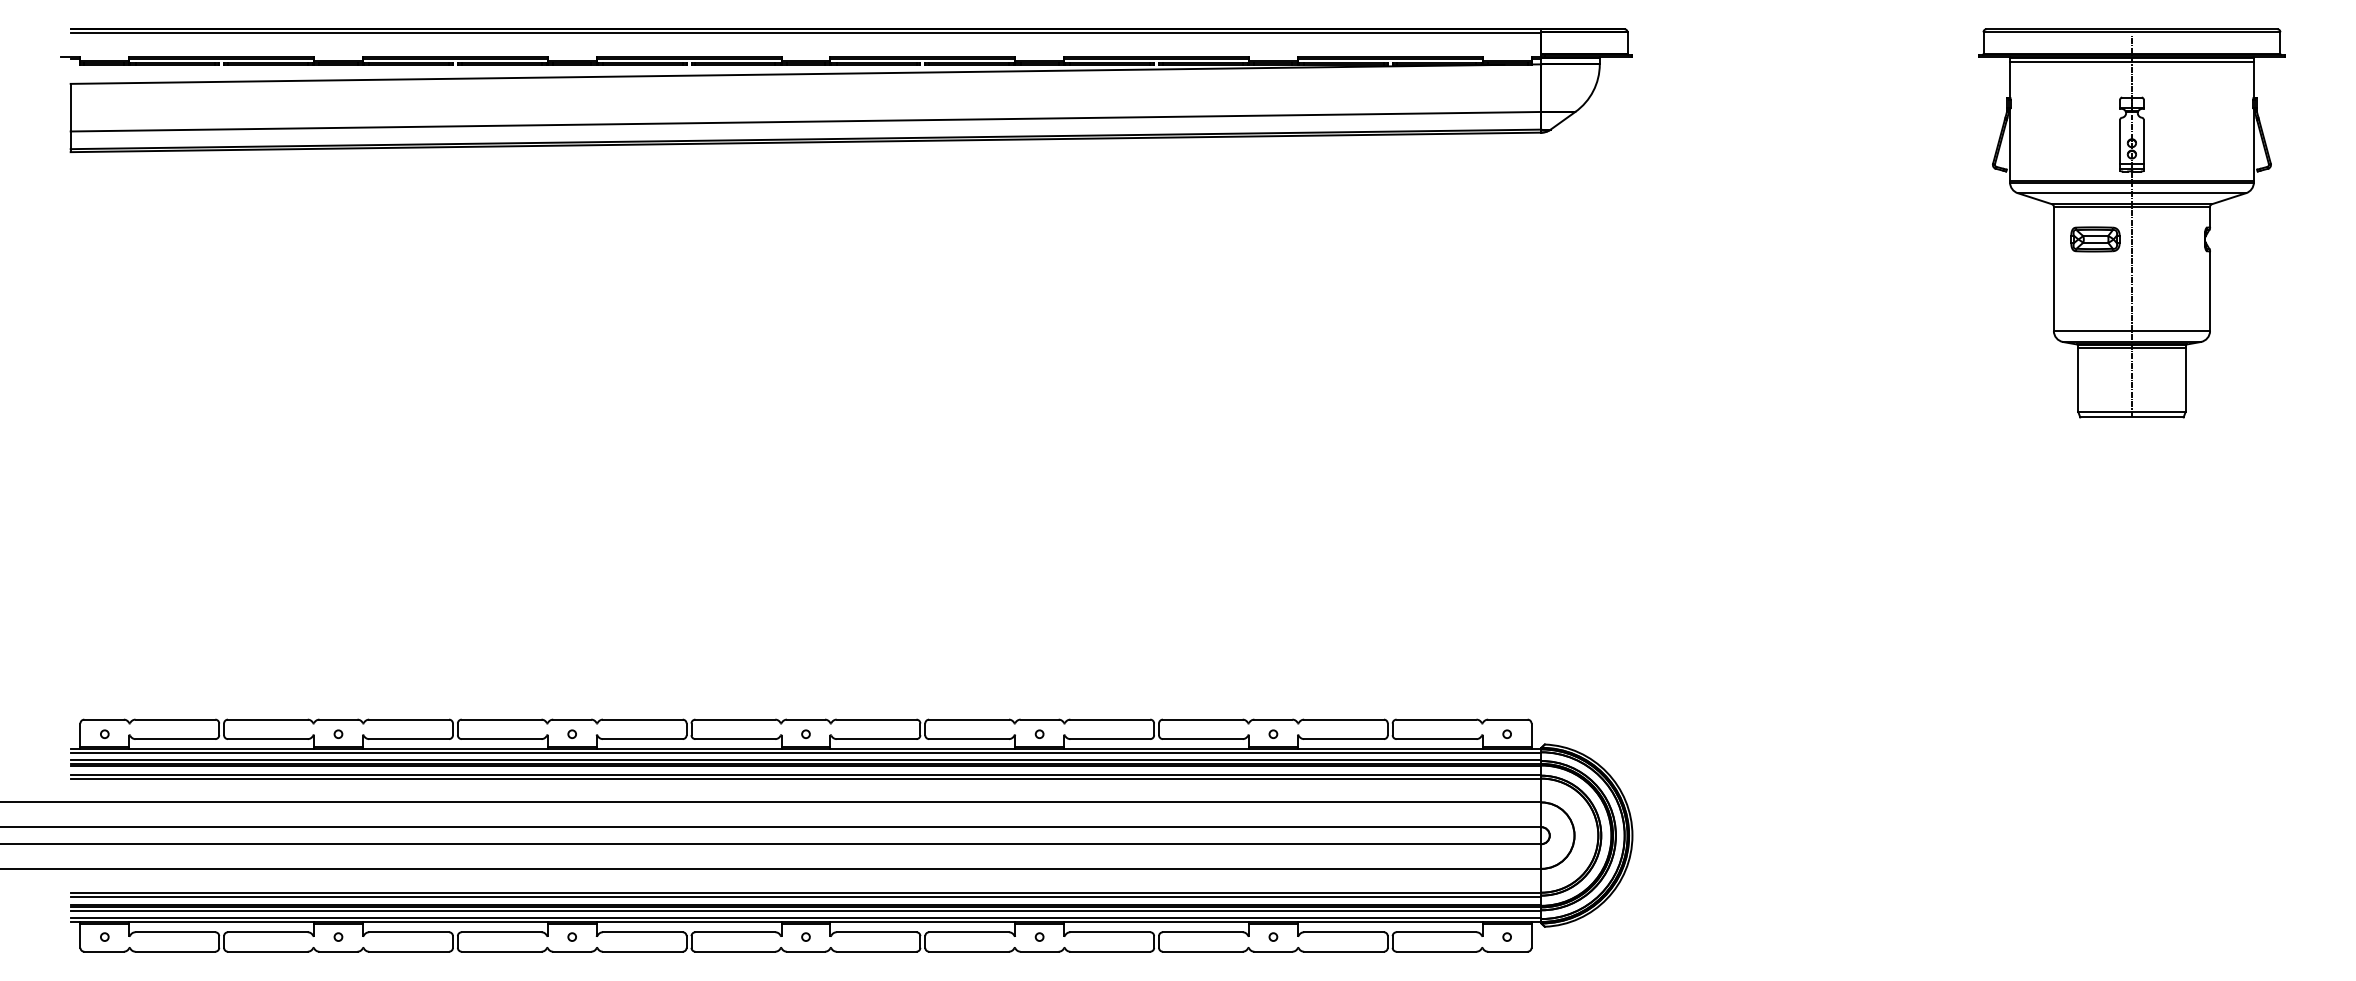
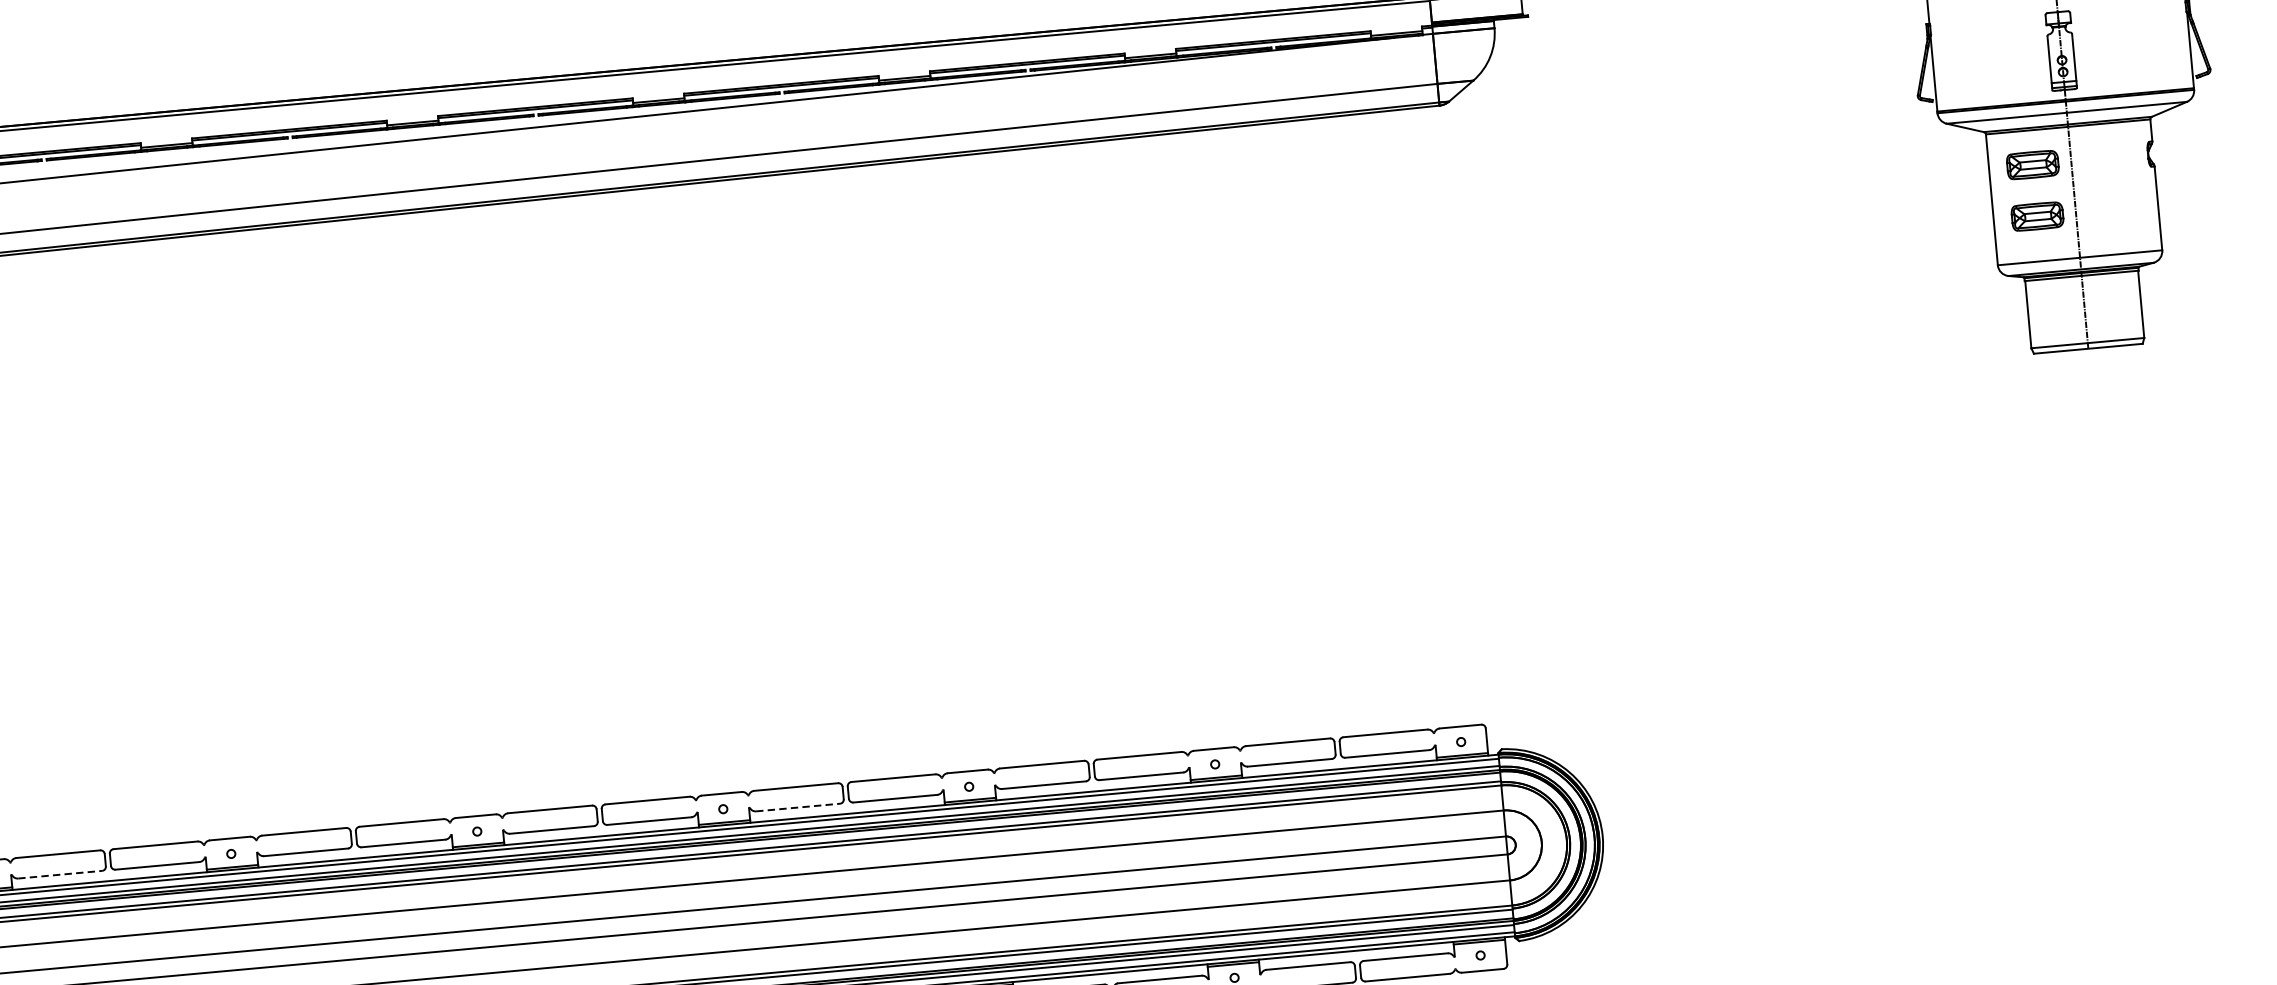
part: (2095, 288) -> (2037, 216), added
line: (175, 739) -> (60, 875), solid -> dashed
line: (876, 739) -> (797, 807), solid -> dashed

